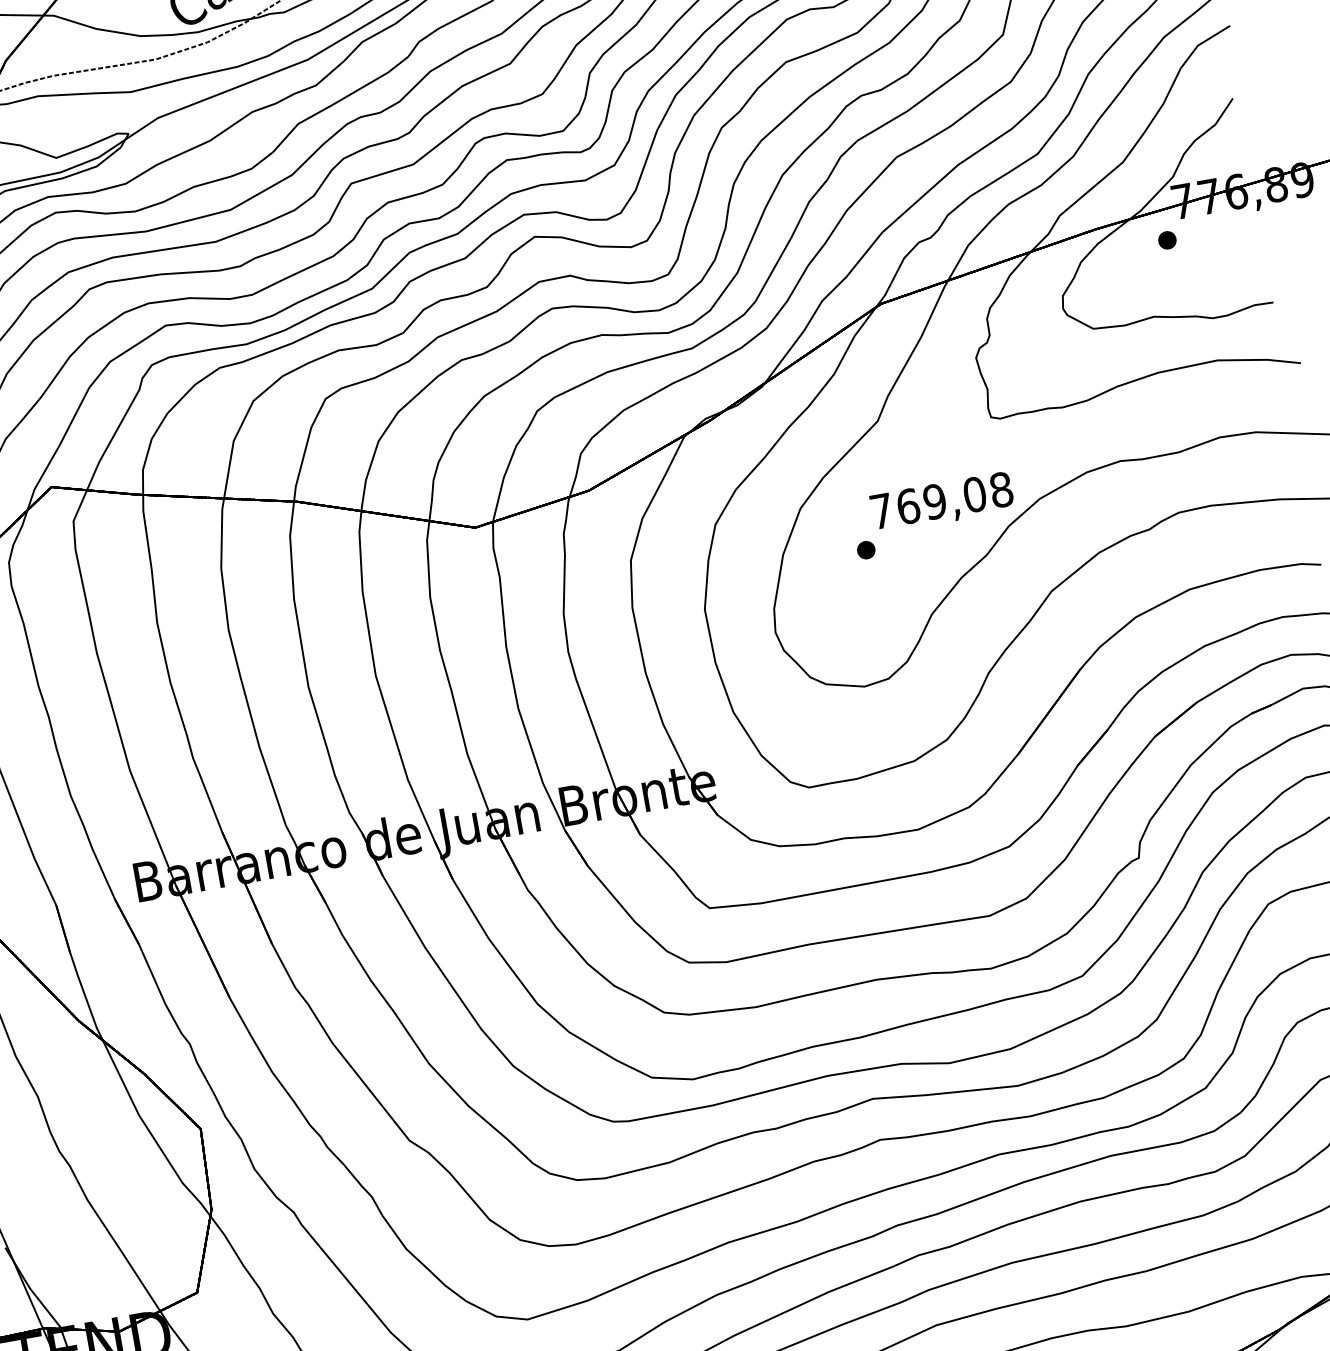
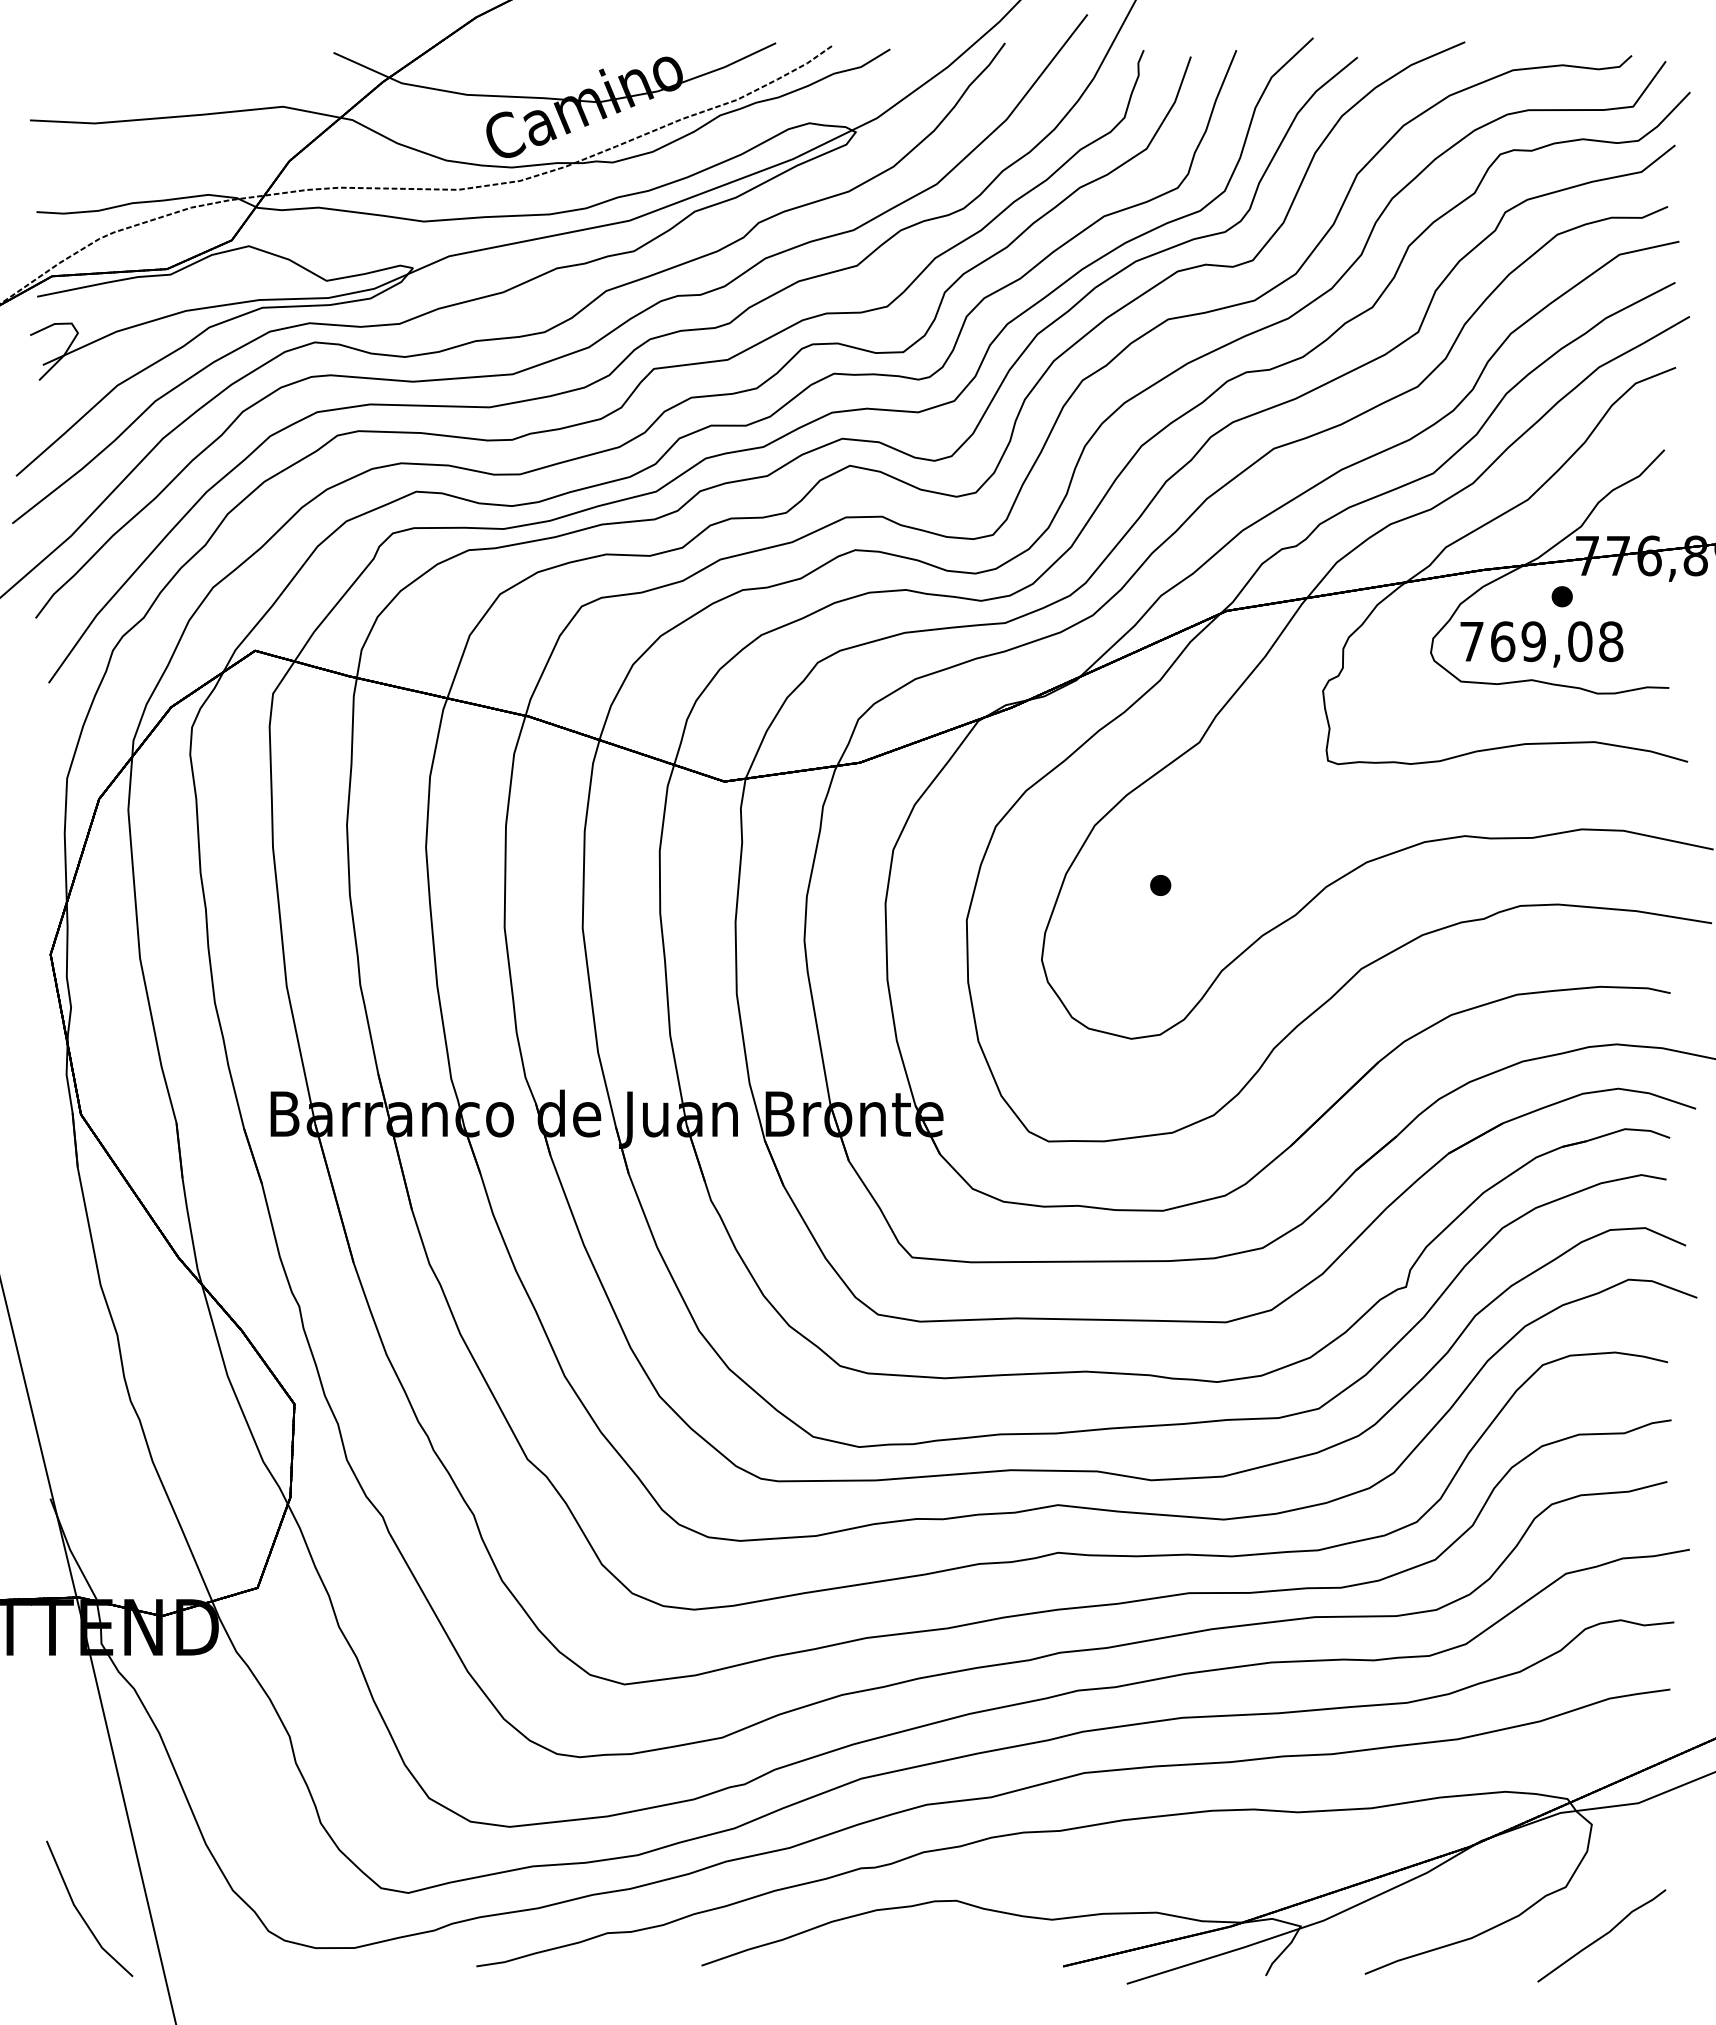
text: (942, 503) -> (1541, 644), moved

